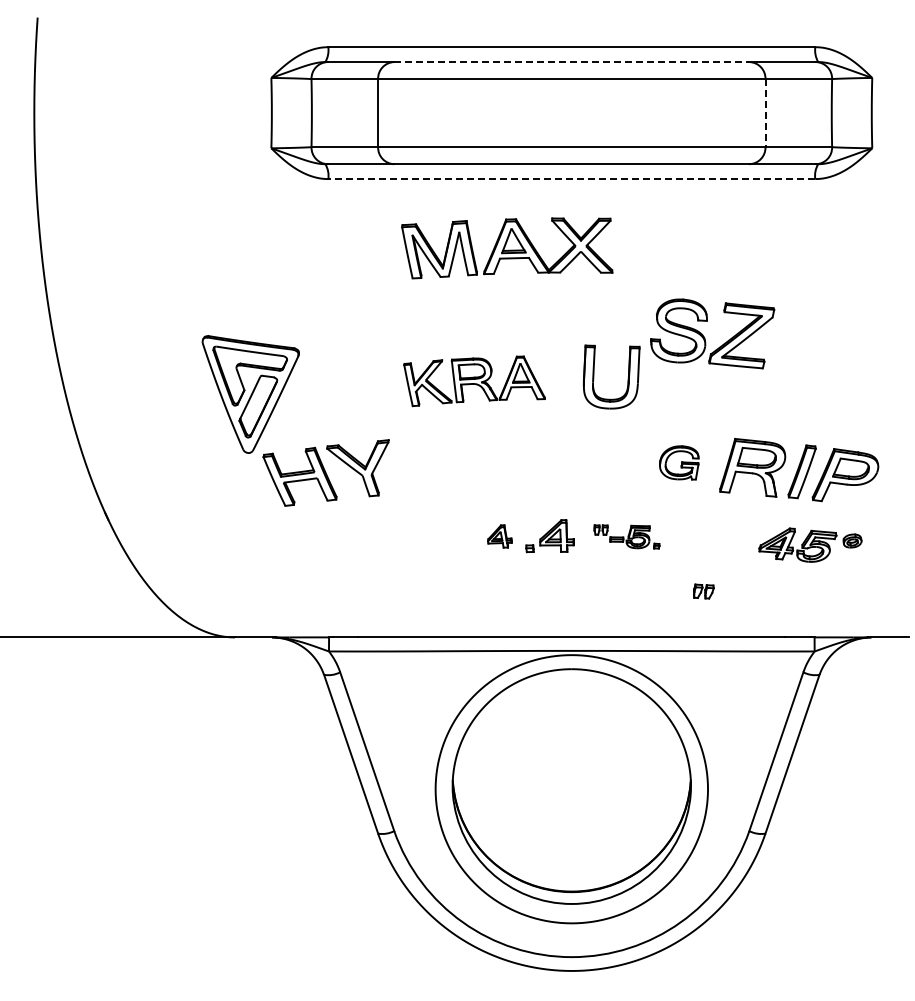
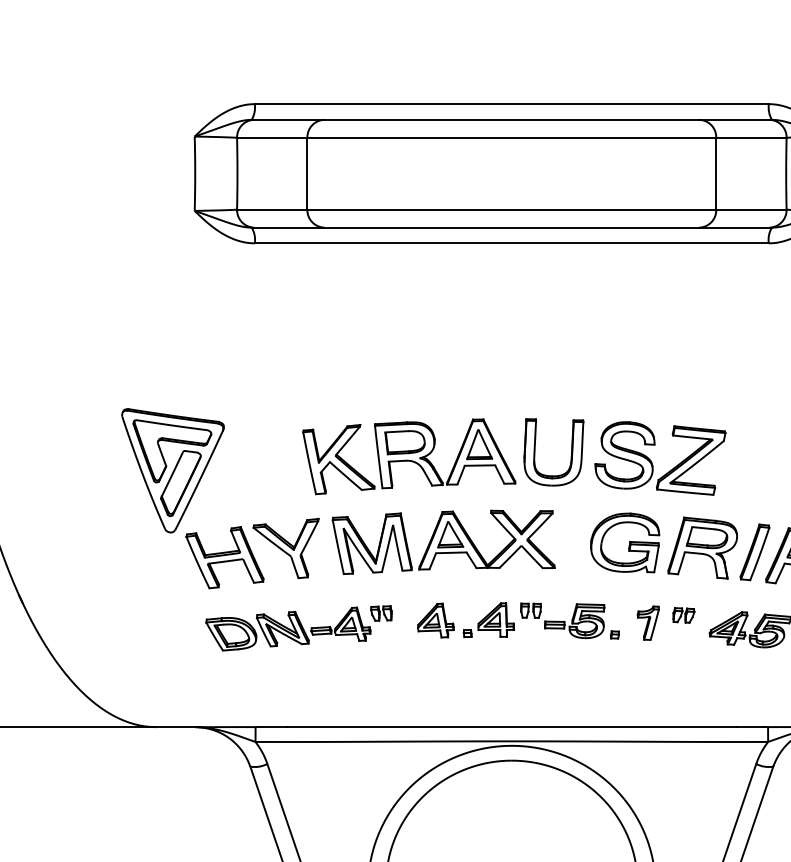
line: (571, 62) -> (511, 120), dashed -> solid
line: (765, 113) -> (716, 174), dashed -> solid
line: (571, 179) -> (511, 243), dashed -> solid
part: (507, 248) -> (443, 542), moved
part: (704, 336) -> (651, 461), moved
part: (474, 381) -> (409, 457), size x1.43
part: (679, 462) -> (625, 542), size x1.67
part: (499, 536) -> (435, 620), size x1.43
part: (626, 536) -> (569, 620), size x1.43
part: (701, 538) -> (648, 622), added
part: (369, 543) -> (298, 627), added
part: (703, 591) -> (683, 615), moved

